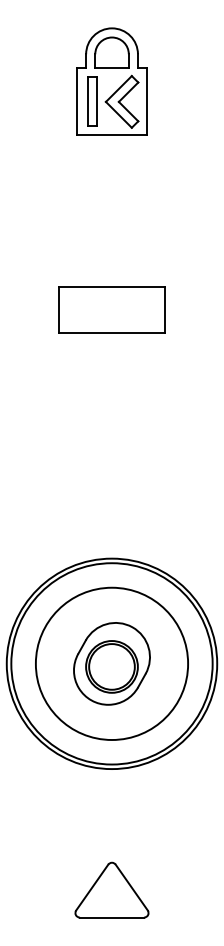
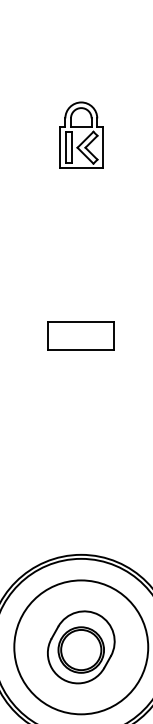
part: (111, 81) -> (80, 135), size x0.7
part: (111, 309) -> (80, 335), size x0.7

